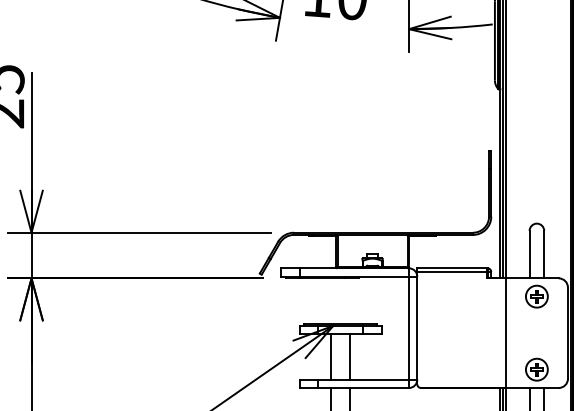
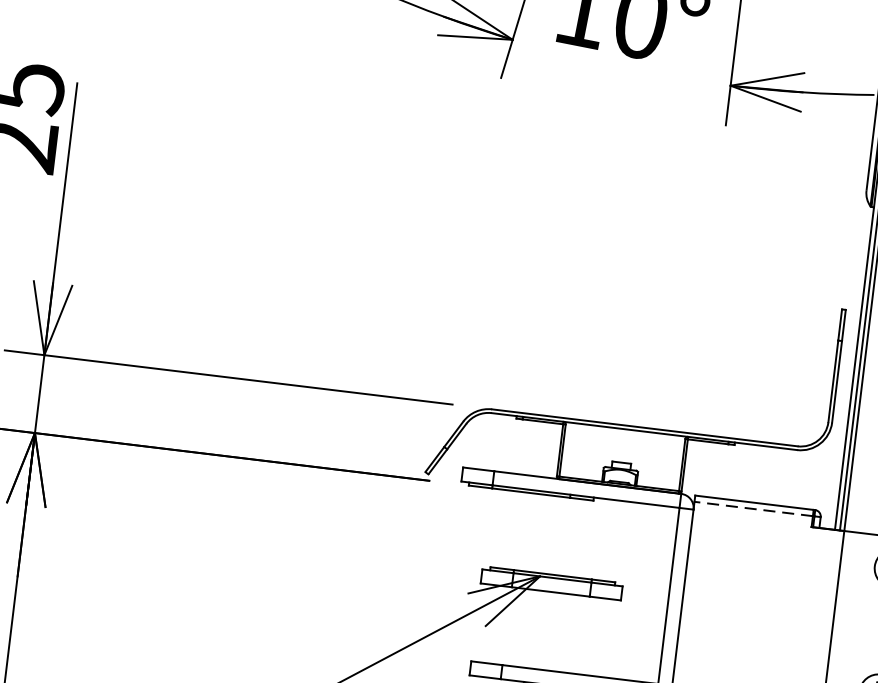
line: (451, 272) -> (752, 509), solid -> dashed
line: (331, 356) -> (530, 628), removed
line: (349, 356) -> (561, 631), removed

